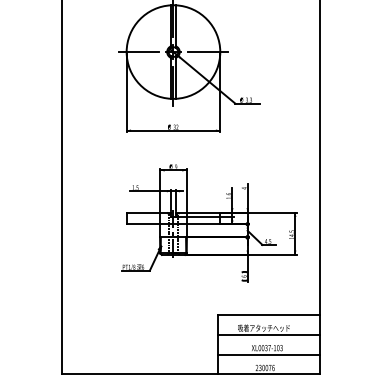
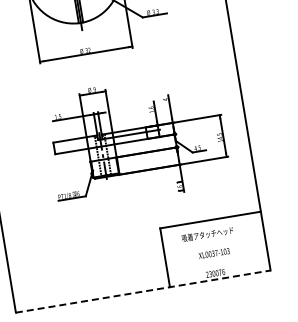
line: (269, 334) -> (214, 239), removed
line: (269, 355) -> (217, 260), removed
line: (191, 374) -> (143, 291), solid -> dashed

